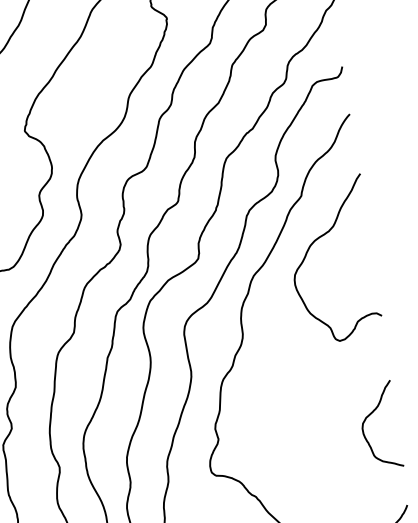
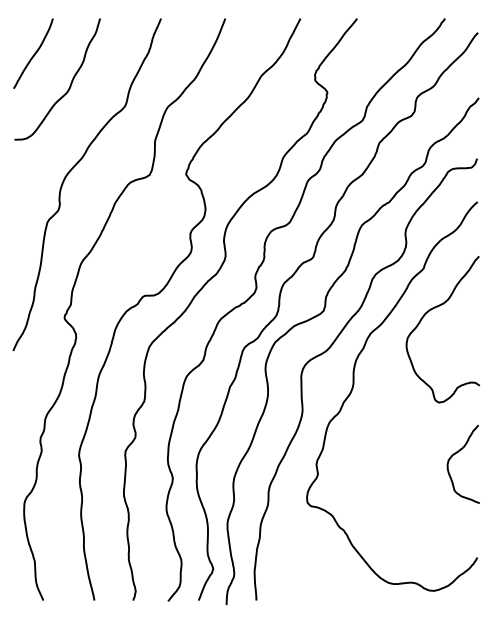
curve: (371, 414) -> (457, 453), moved

